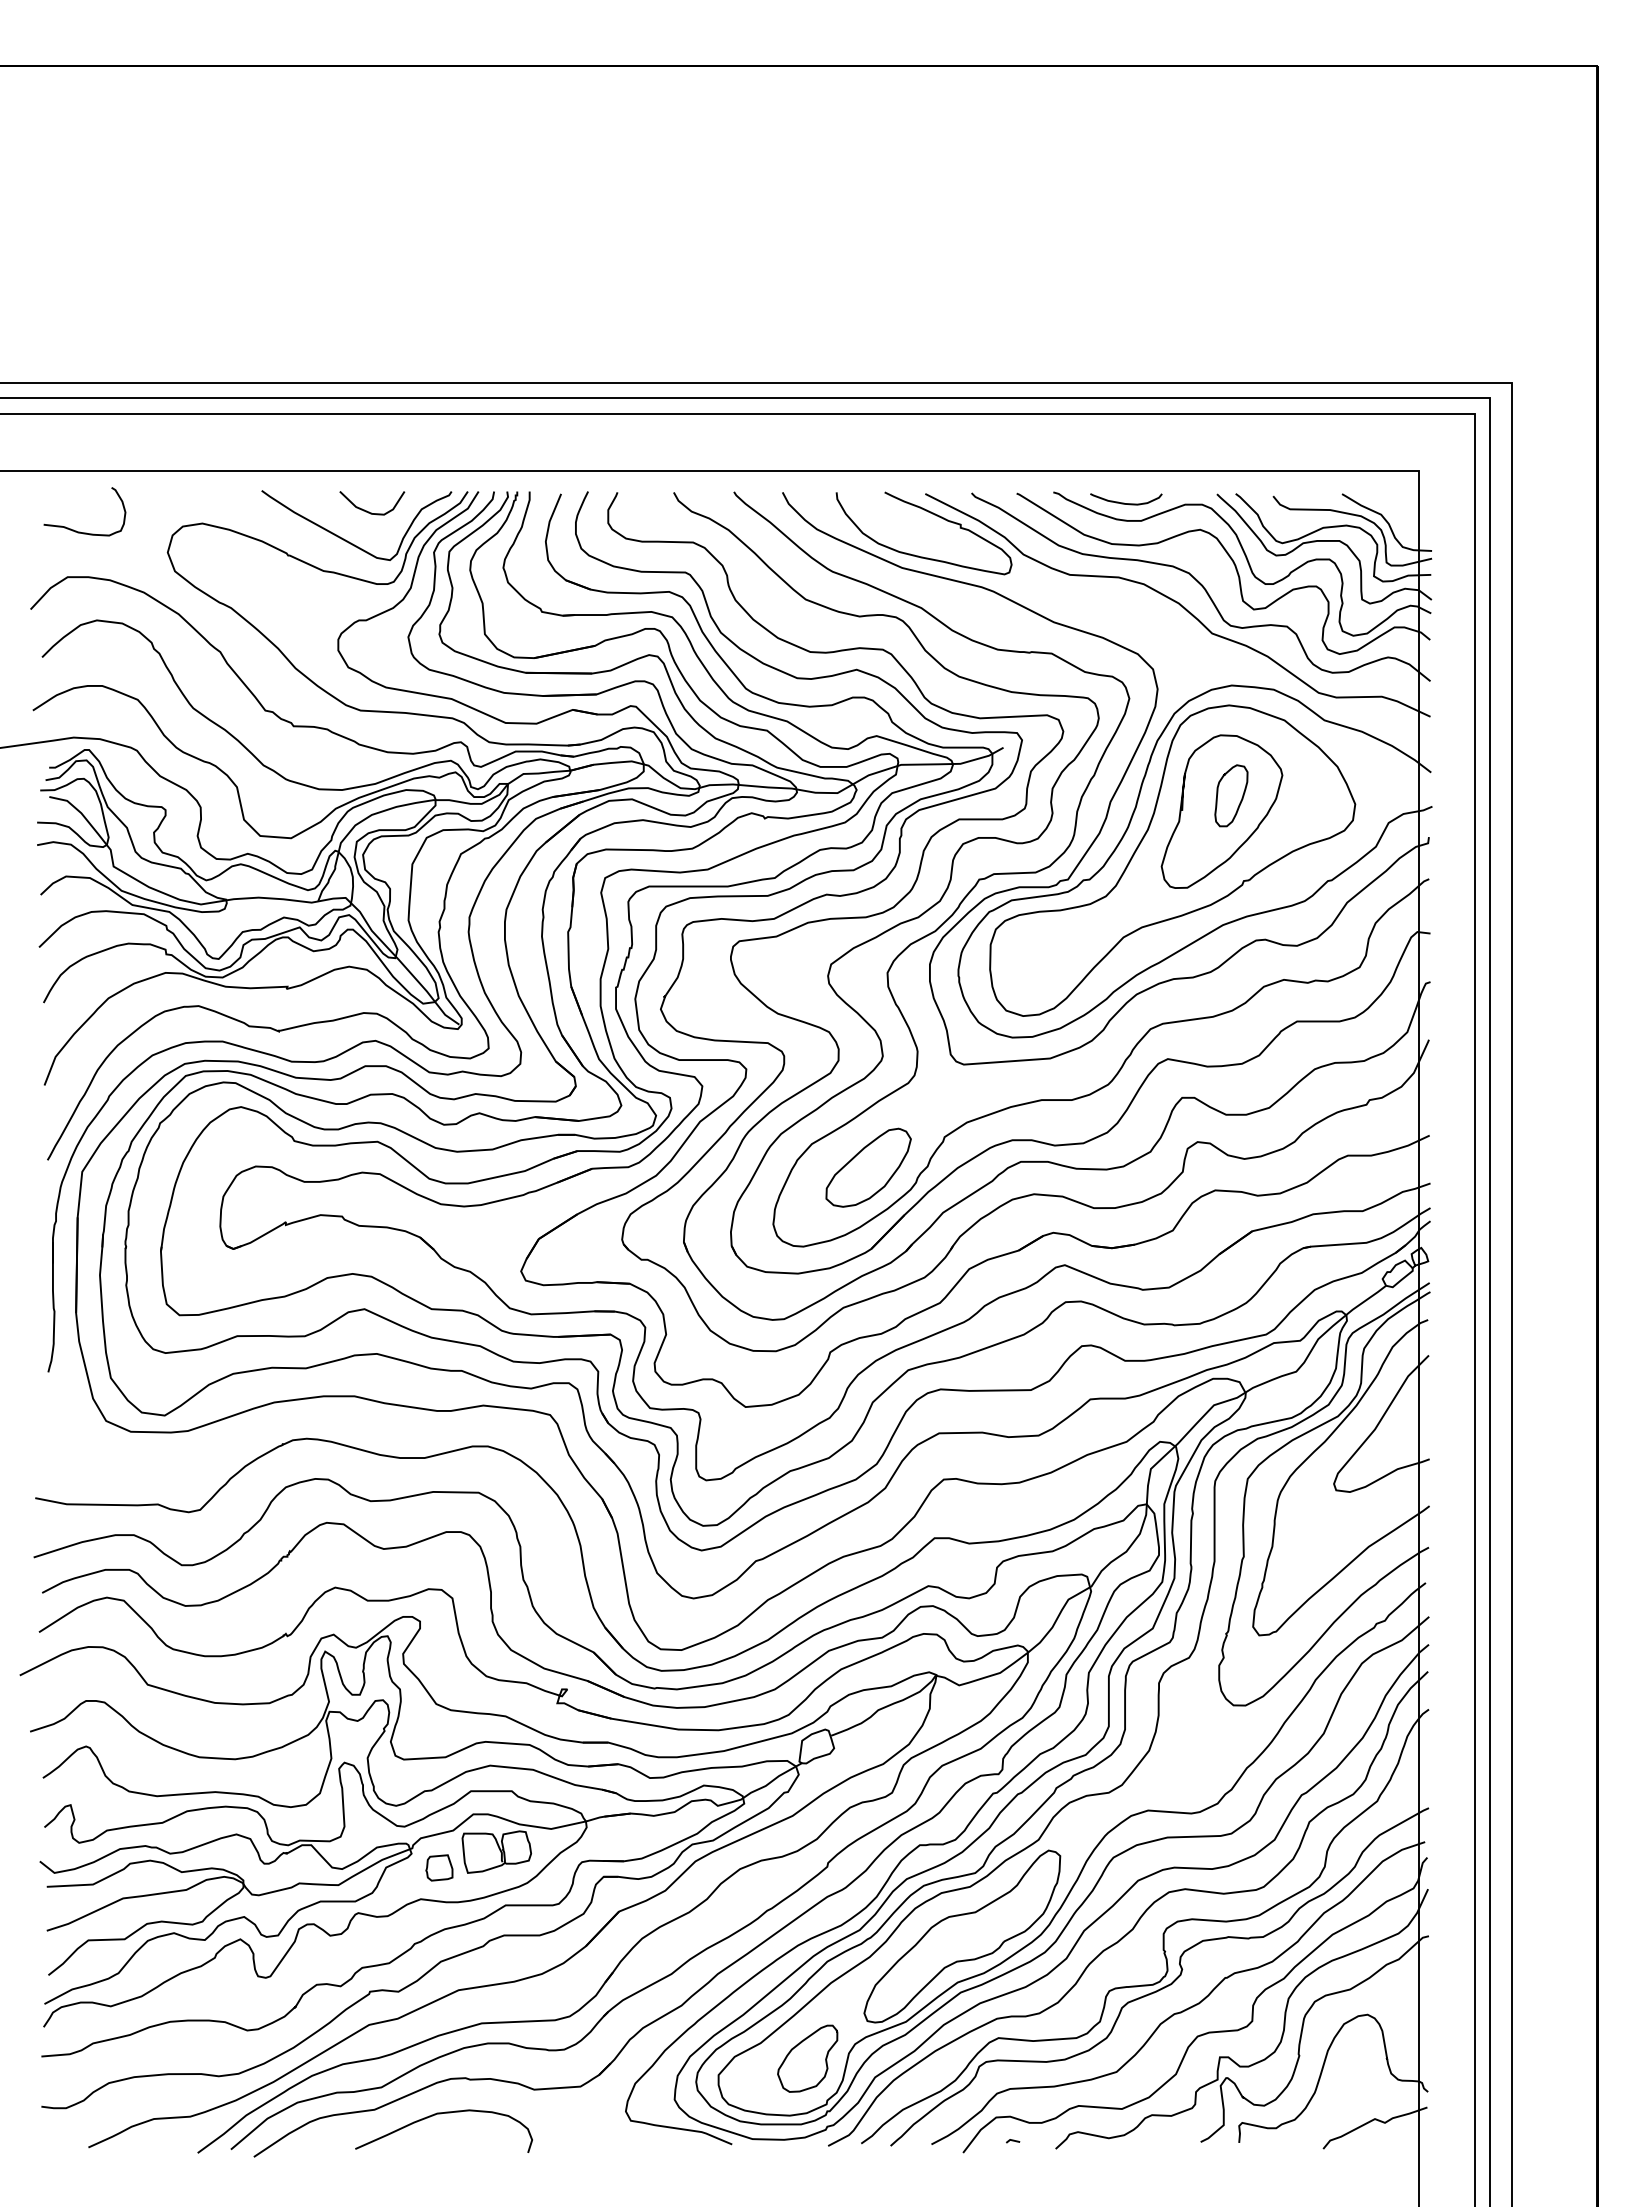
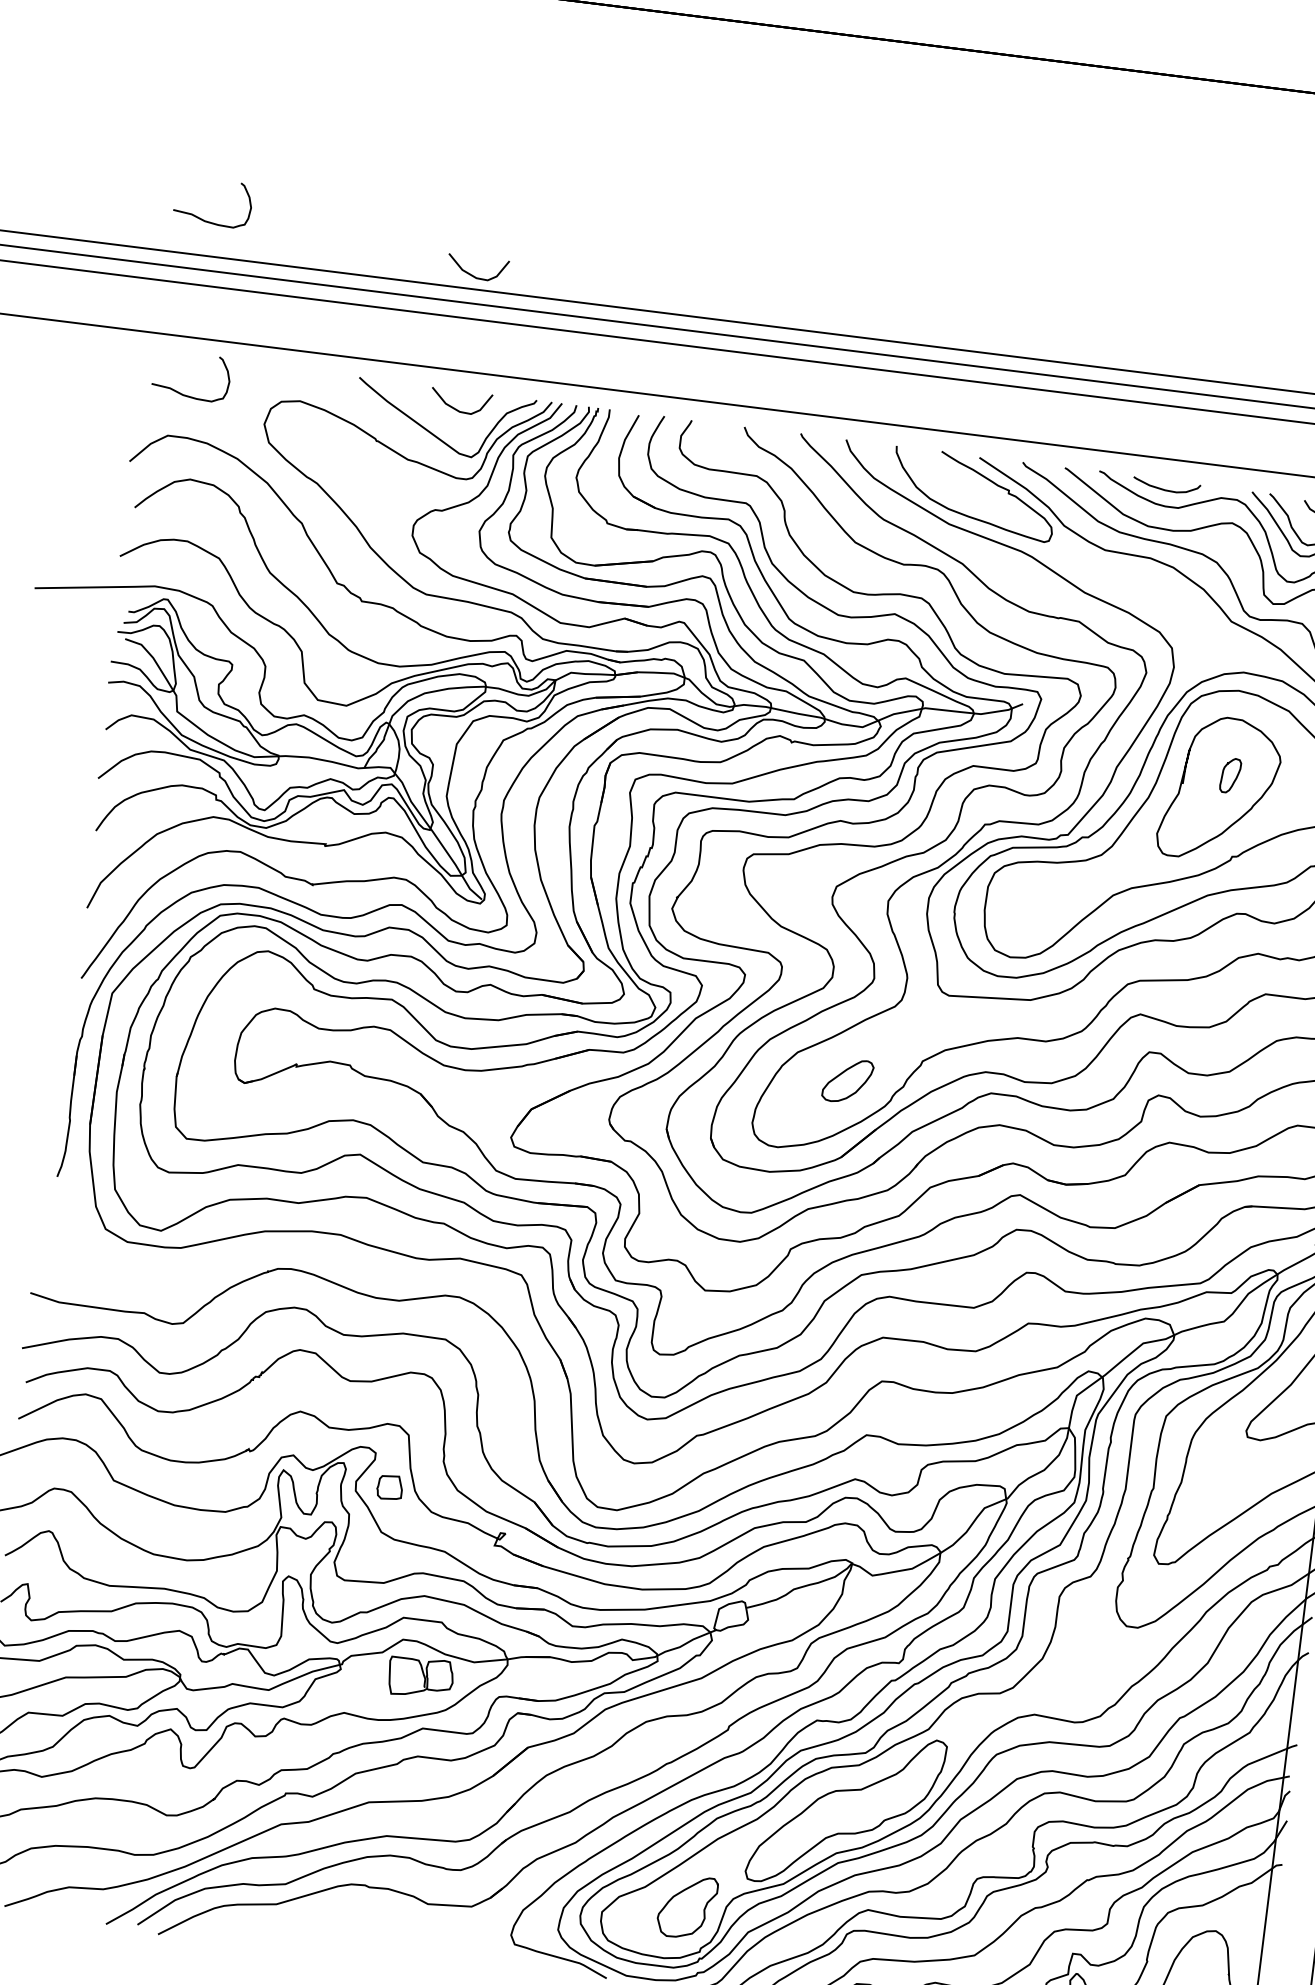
curve: (80, 345) -> (206, 220), added
curve: (369, 368) -> (474, 275), added
part: (1231, 795) -> (1230, 775), size x0.6
part: (868, 1167) -> (847, 1080), size x0.6
part: (439, 1867) -> (389, 1487), moved
curve: (441, 2114) -> (338, 1916), removed

